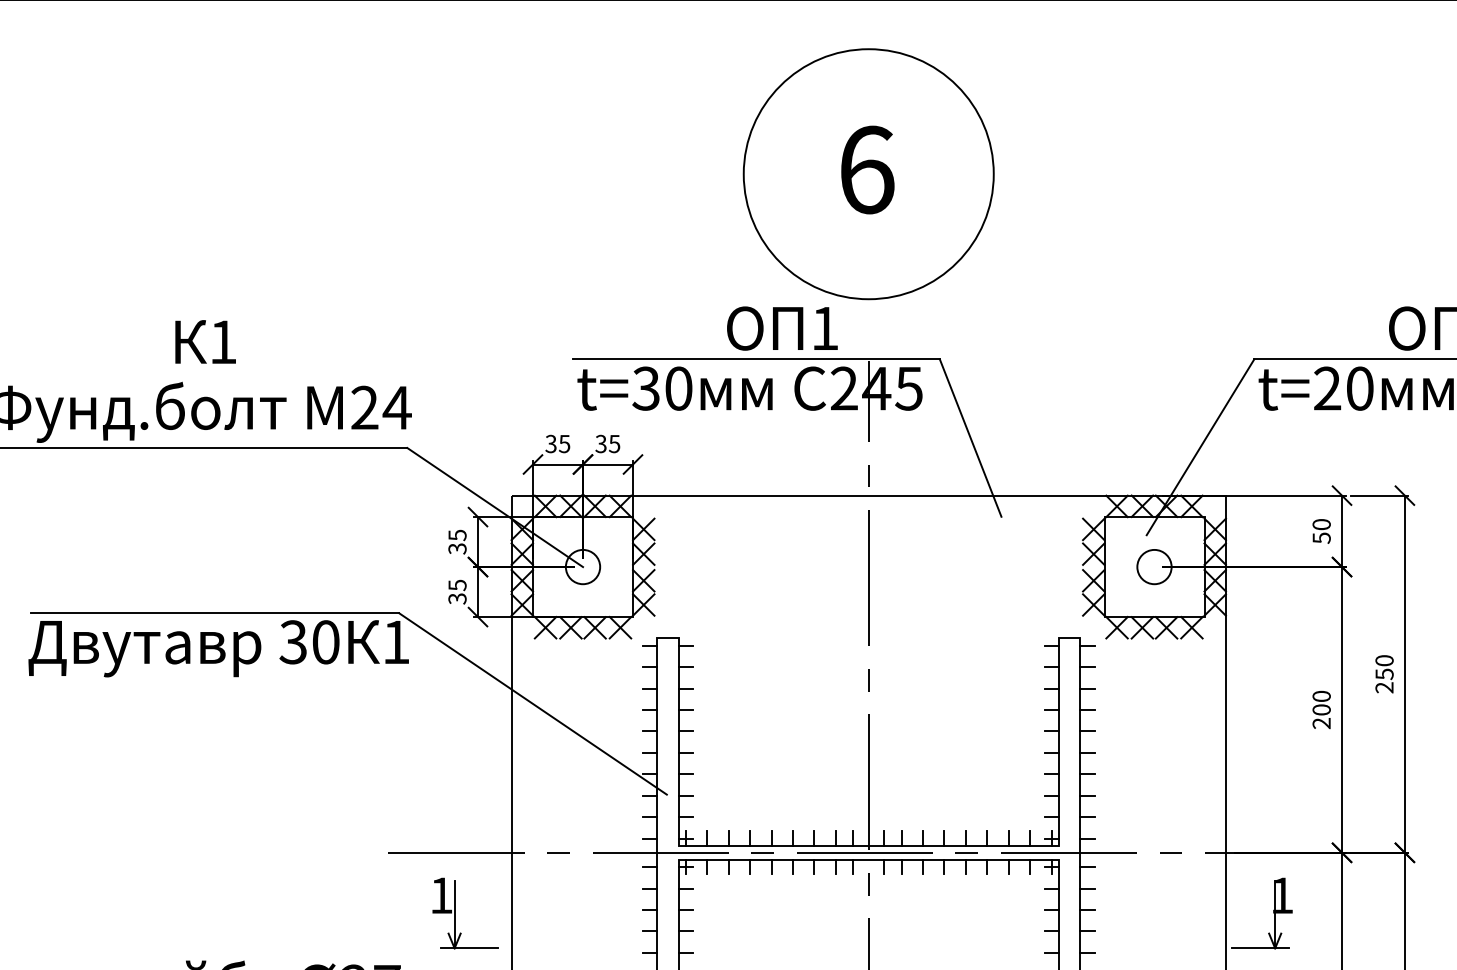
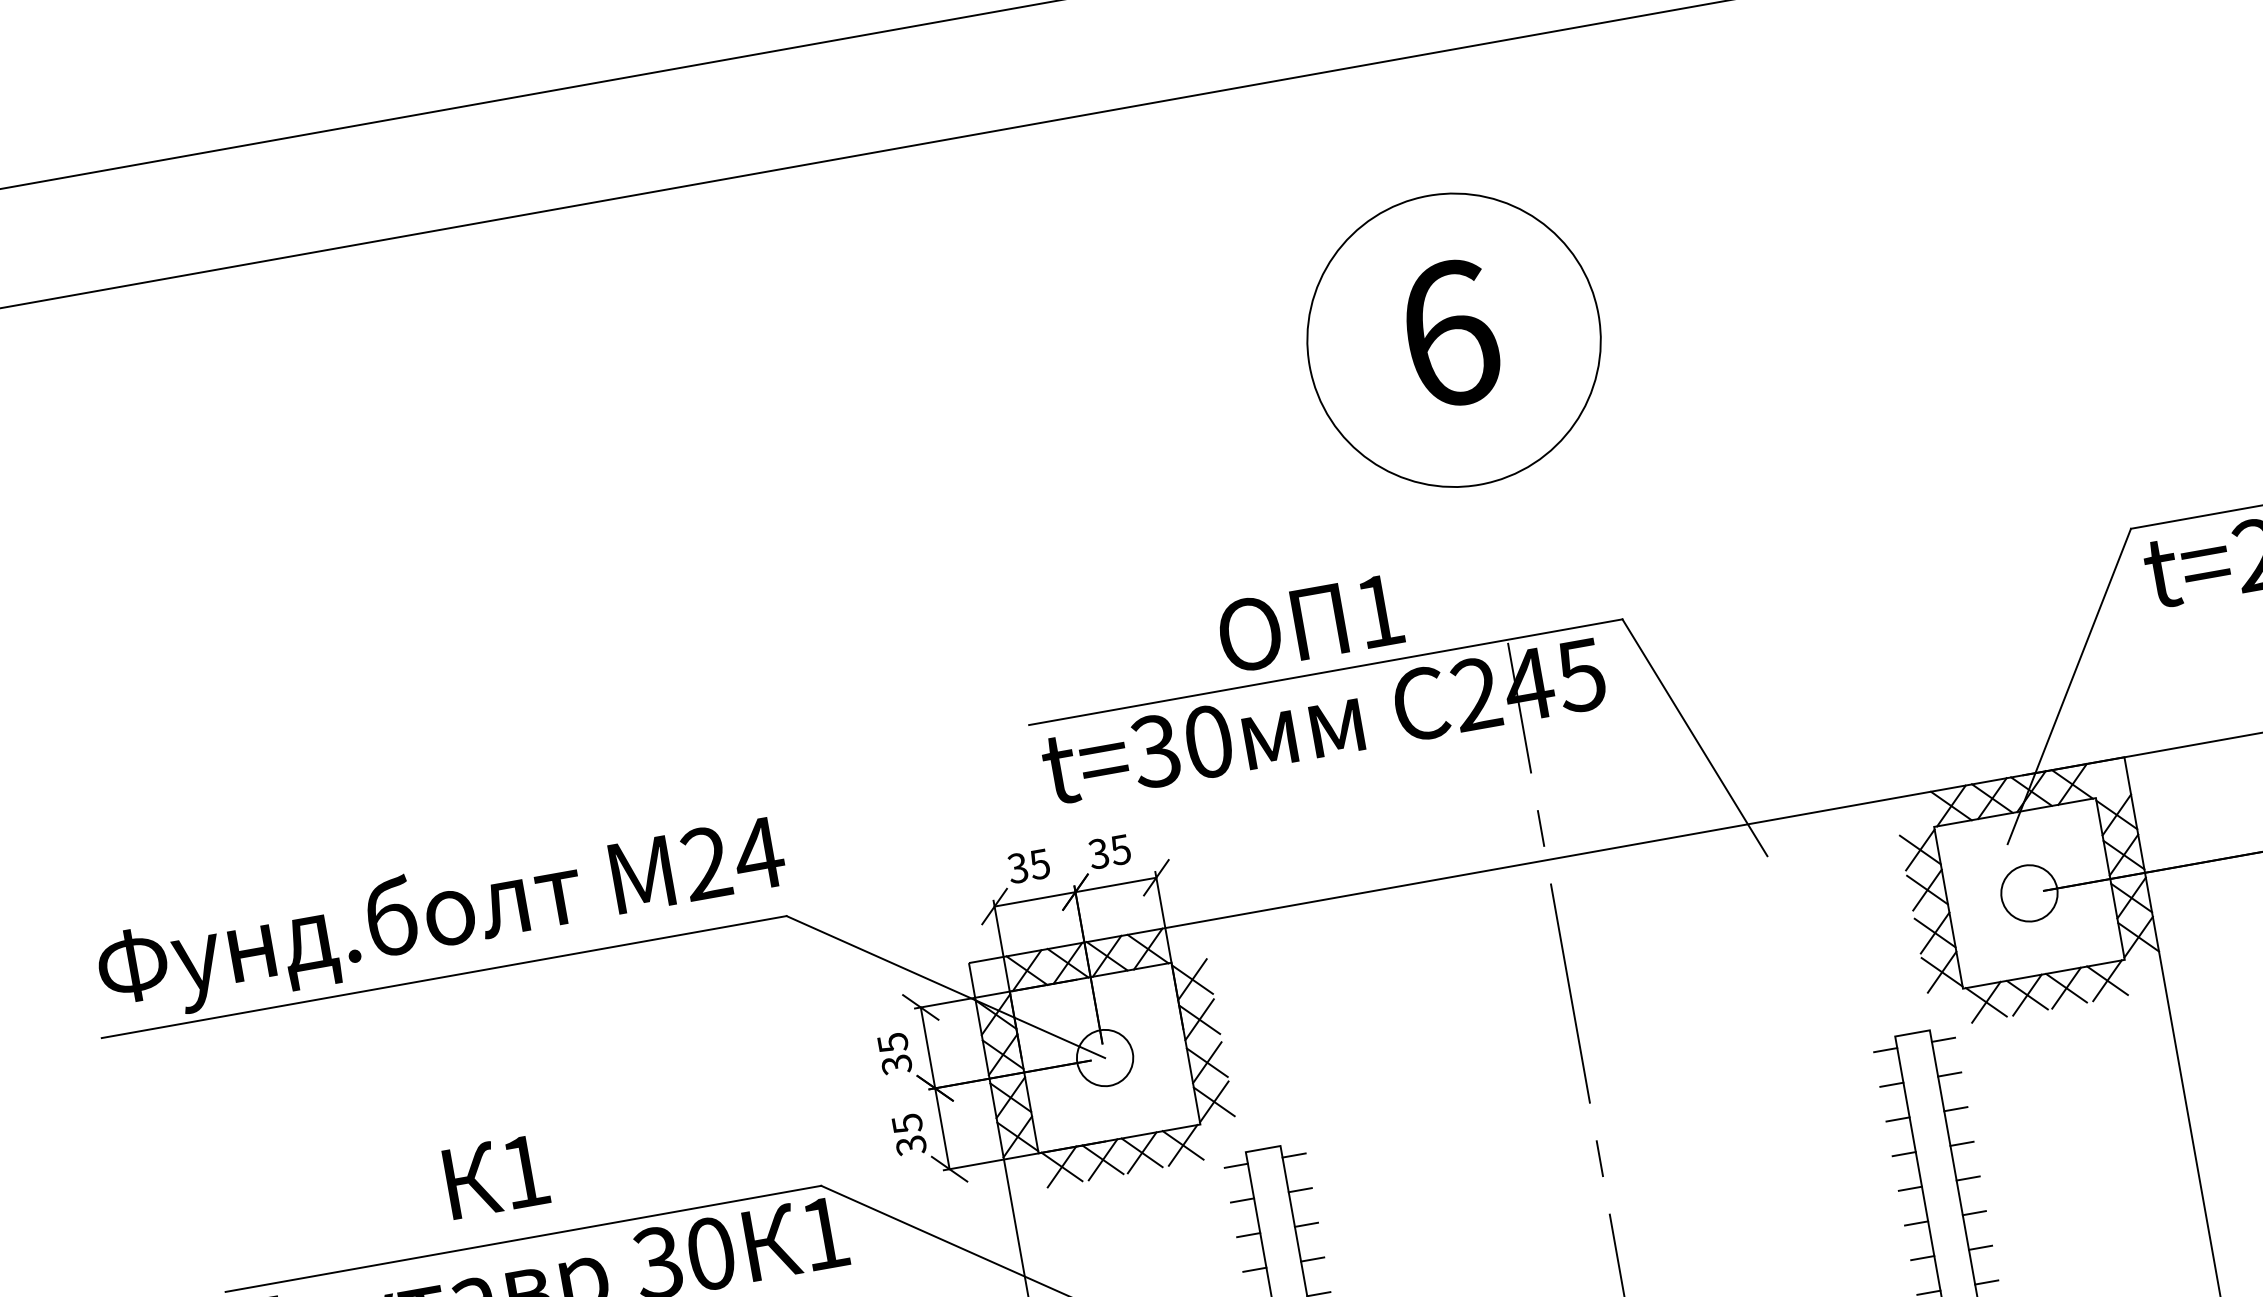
circle: (868, 173) -> (1453, 339), size x0.71
text: (782, 328) -> (1310, 623), moved
text: (205, 341) -> (495, 1175), moved

